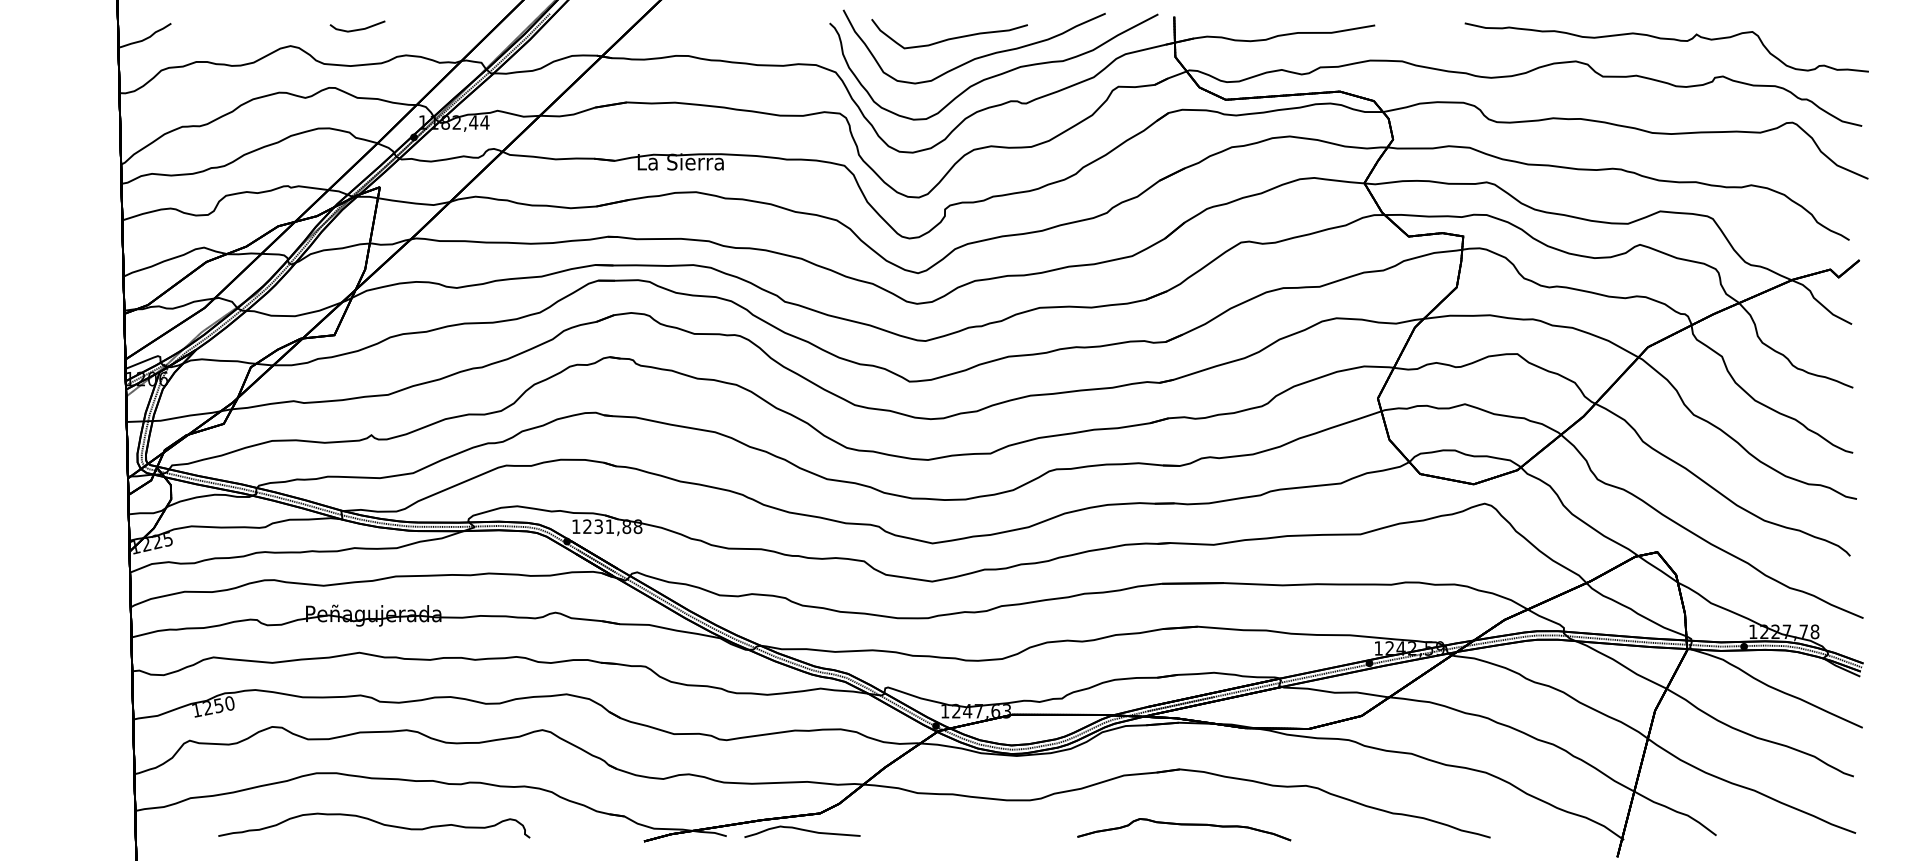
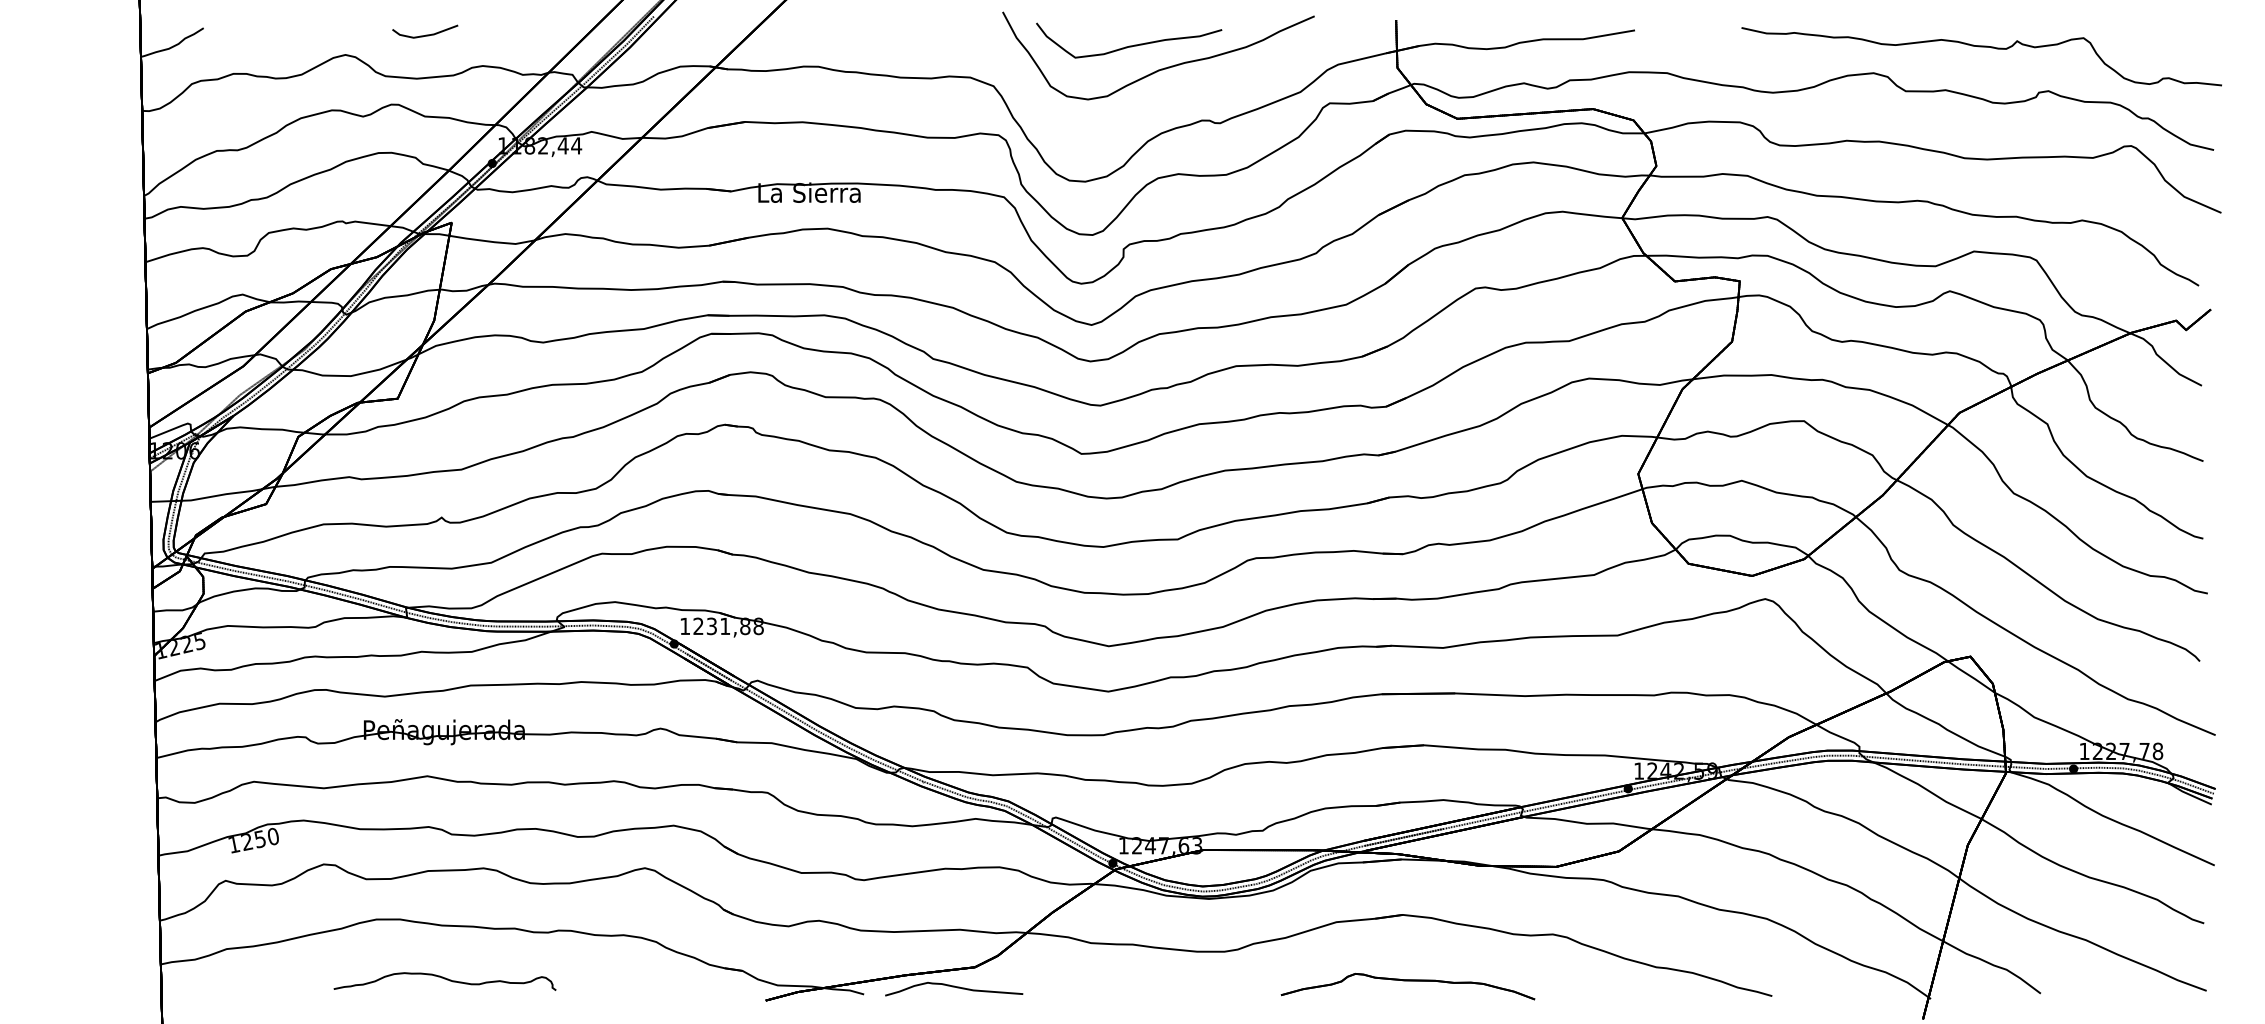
part: (995, 75) -> (1183, 89), removed
part: (373, 825) -> (444, 981), size x0.6

